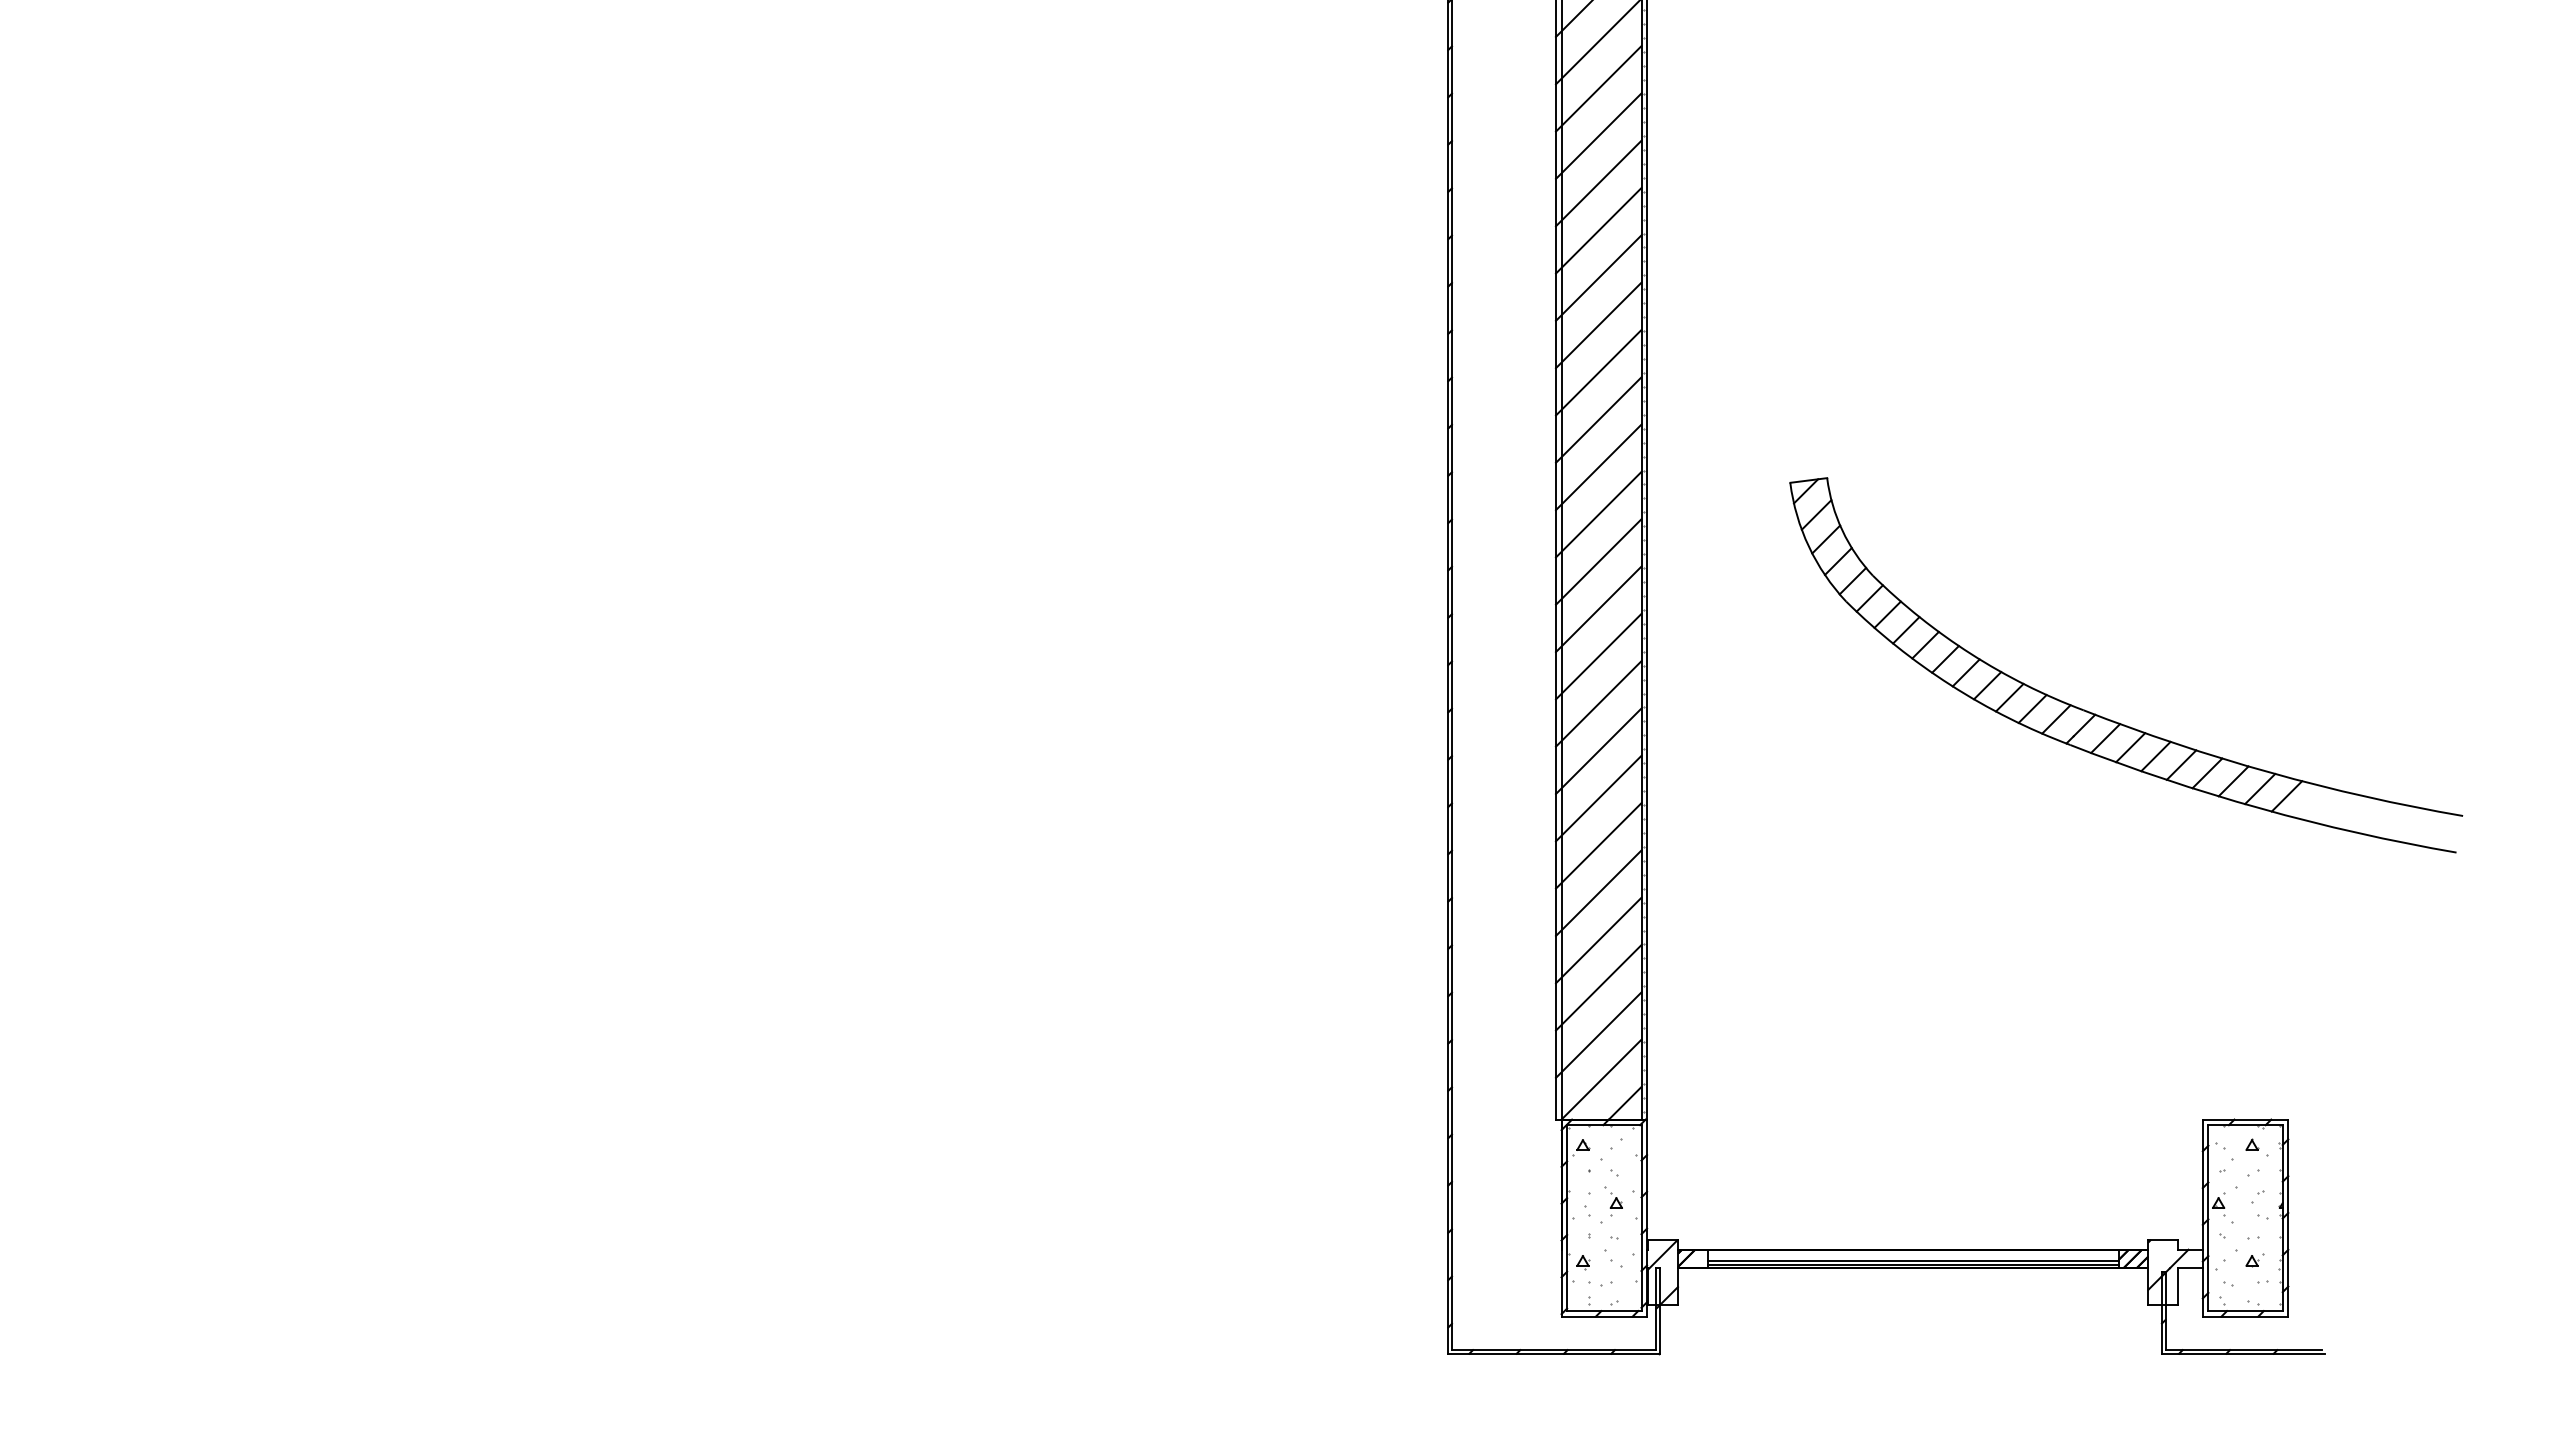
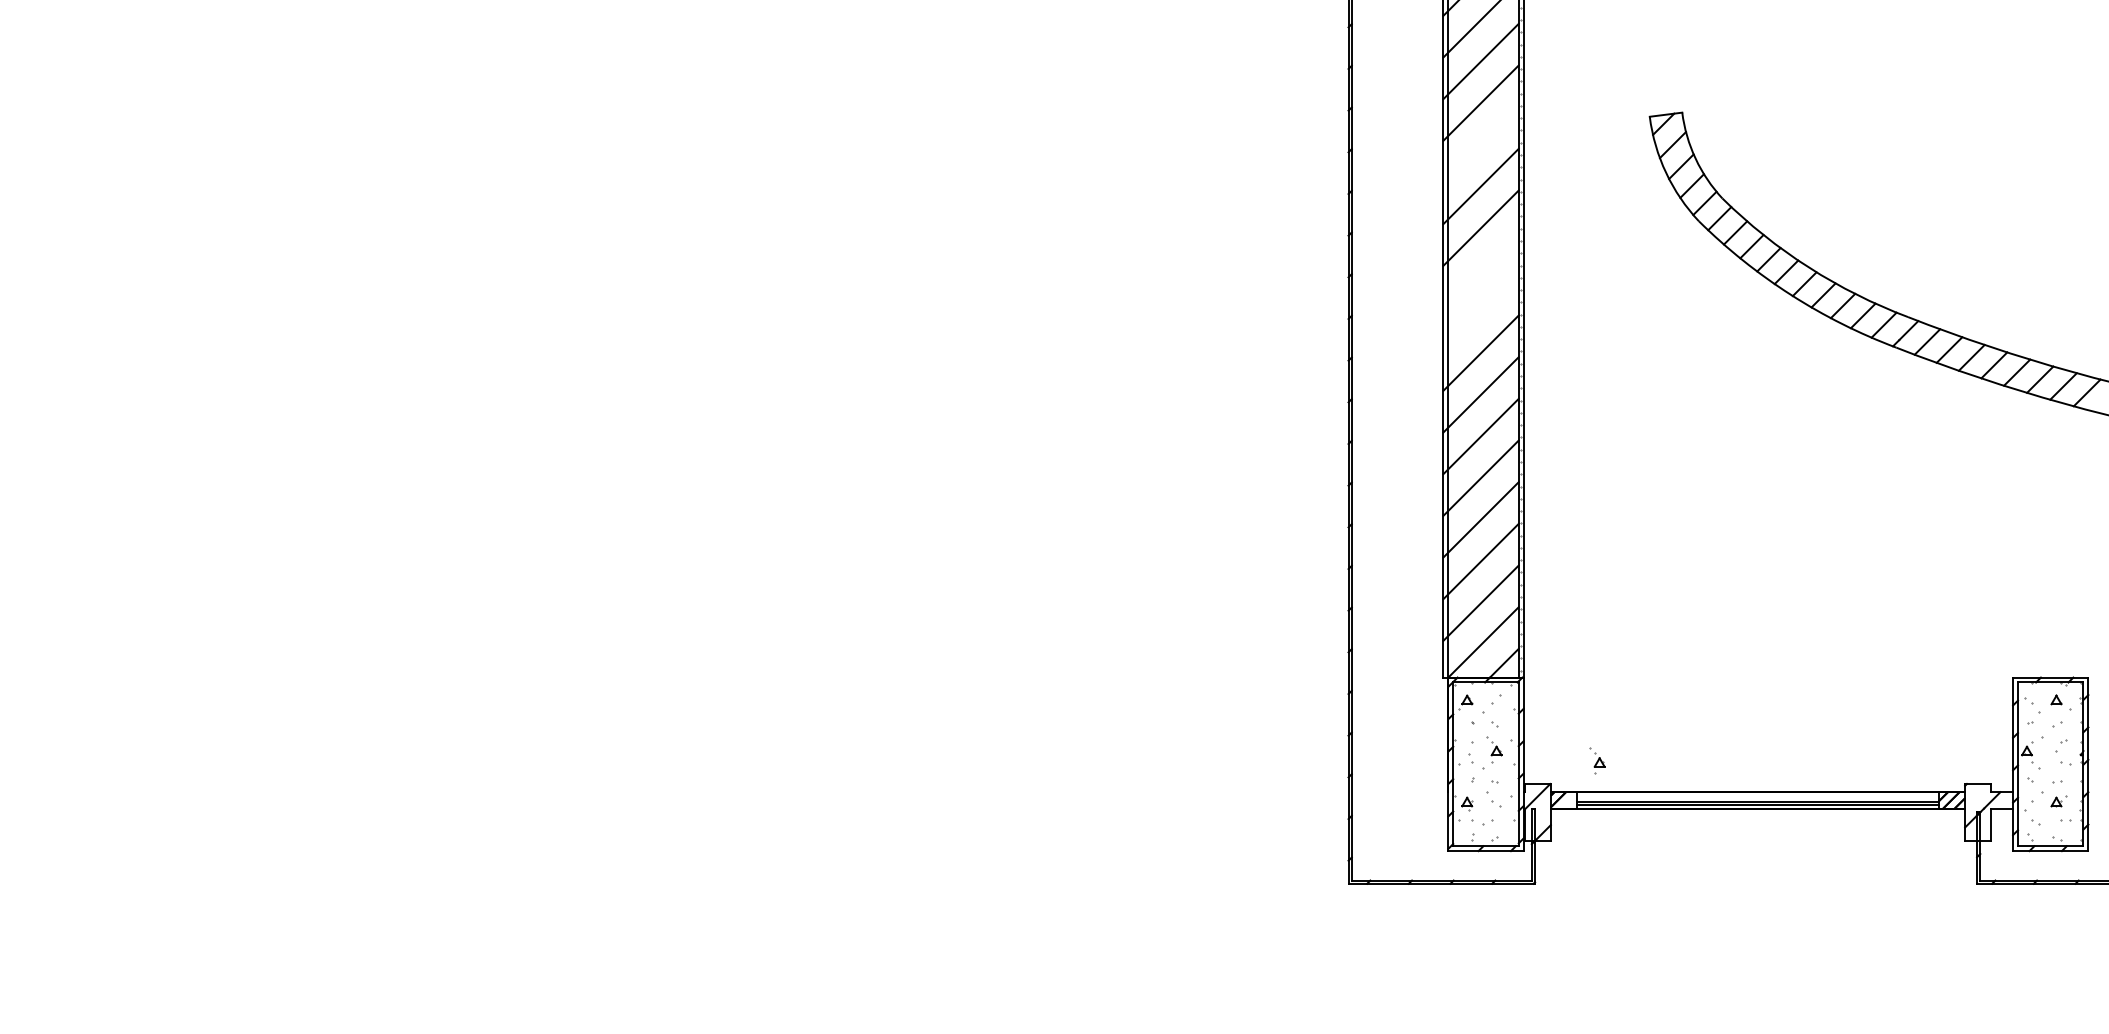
line: (1598, 514) -> (1480, 144), removed
line: (1598, 656) -> (1480, 269), removed
line: (1598, 703) -> (1480, 311), removed
part: (1730, 1214) -> (1597, 761), added

